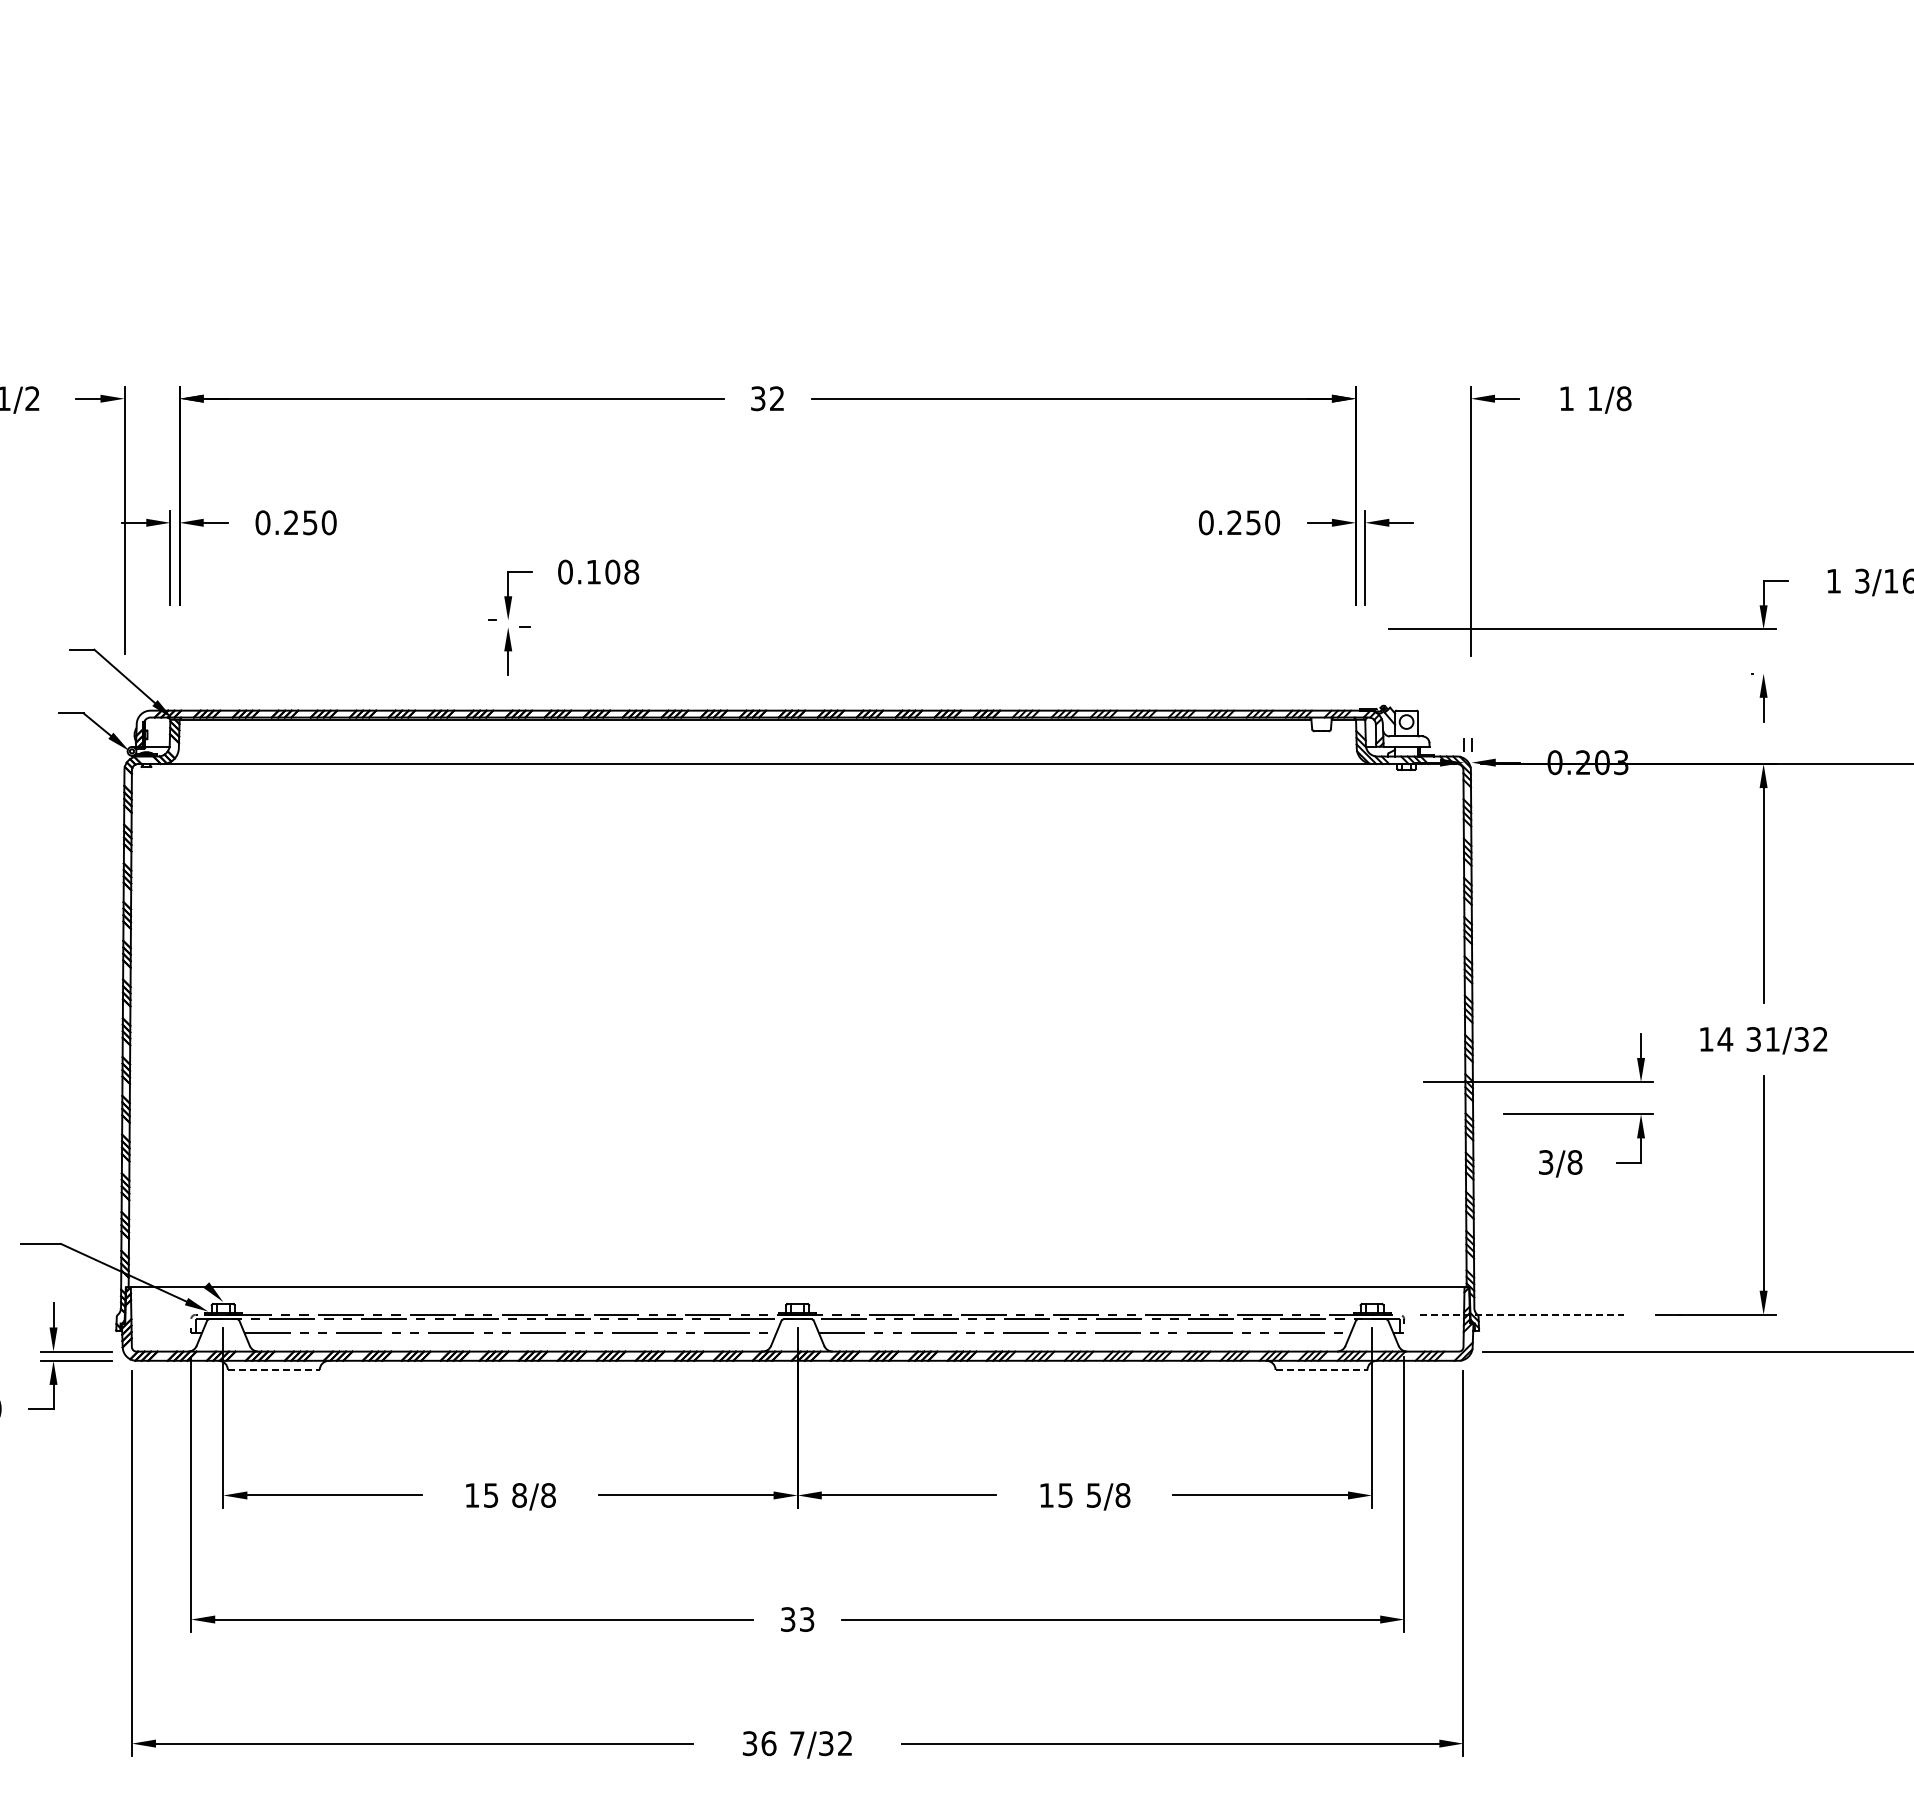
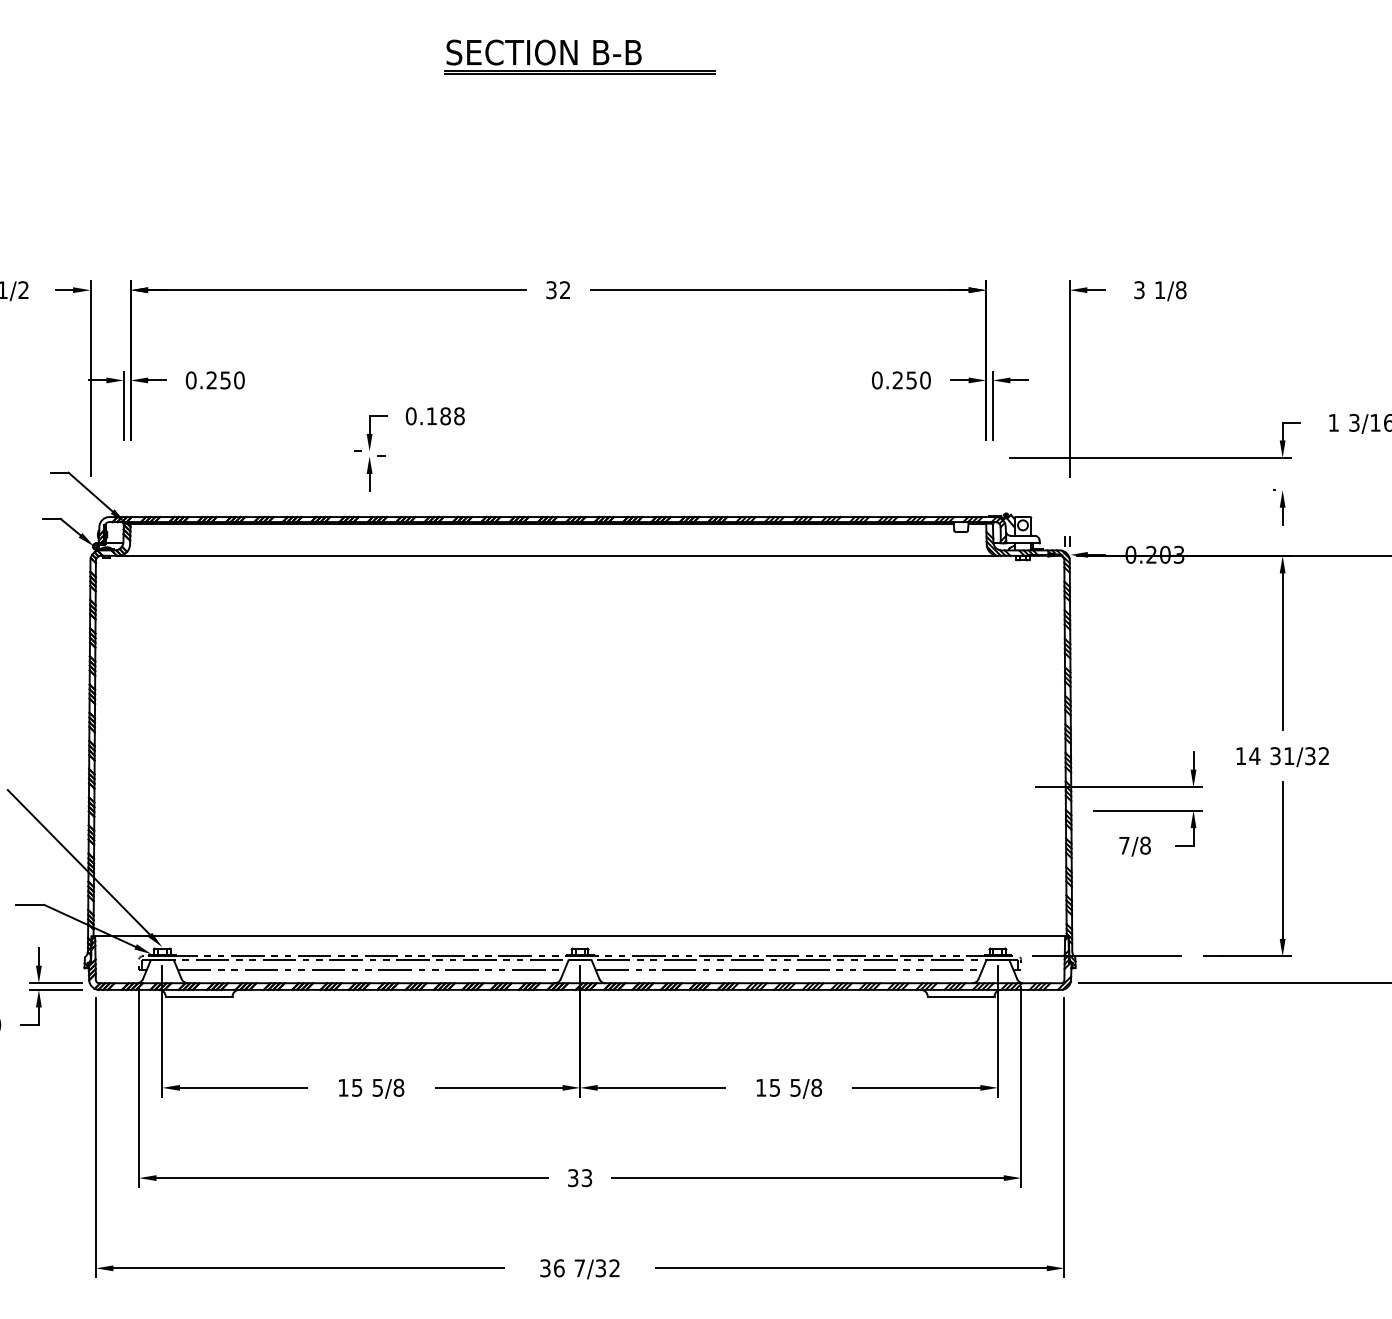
part: (797, 77) -> (579, 56), added
text: (1566, 398) -> (1139, 290), 1 -> 3
text: (612, 572) -> (445, 416), 0.108 -> 0.188
text: (1546, 1162) -> (1124, 845), 3/8 -> 7/8
line: (108, 1185) -> (78, 862), added
line: (1522, 1314) -> (1107, 956), dashed -> solid
line: (273, 1369) -> (198, 996), dashed -> solid
line: (1321, 1369) -> (961, 996), dashed -> solid
text: (519, 1495) -> (377, 1087), 8/8 -> 5/8

